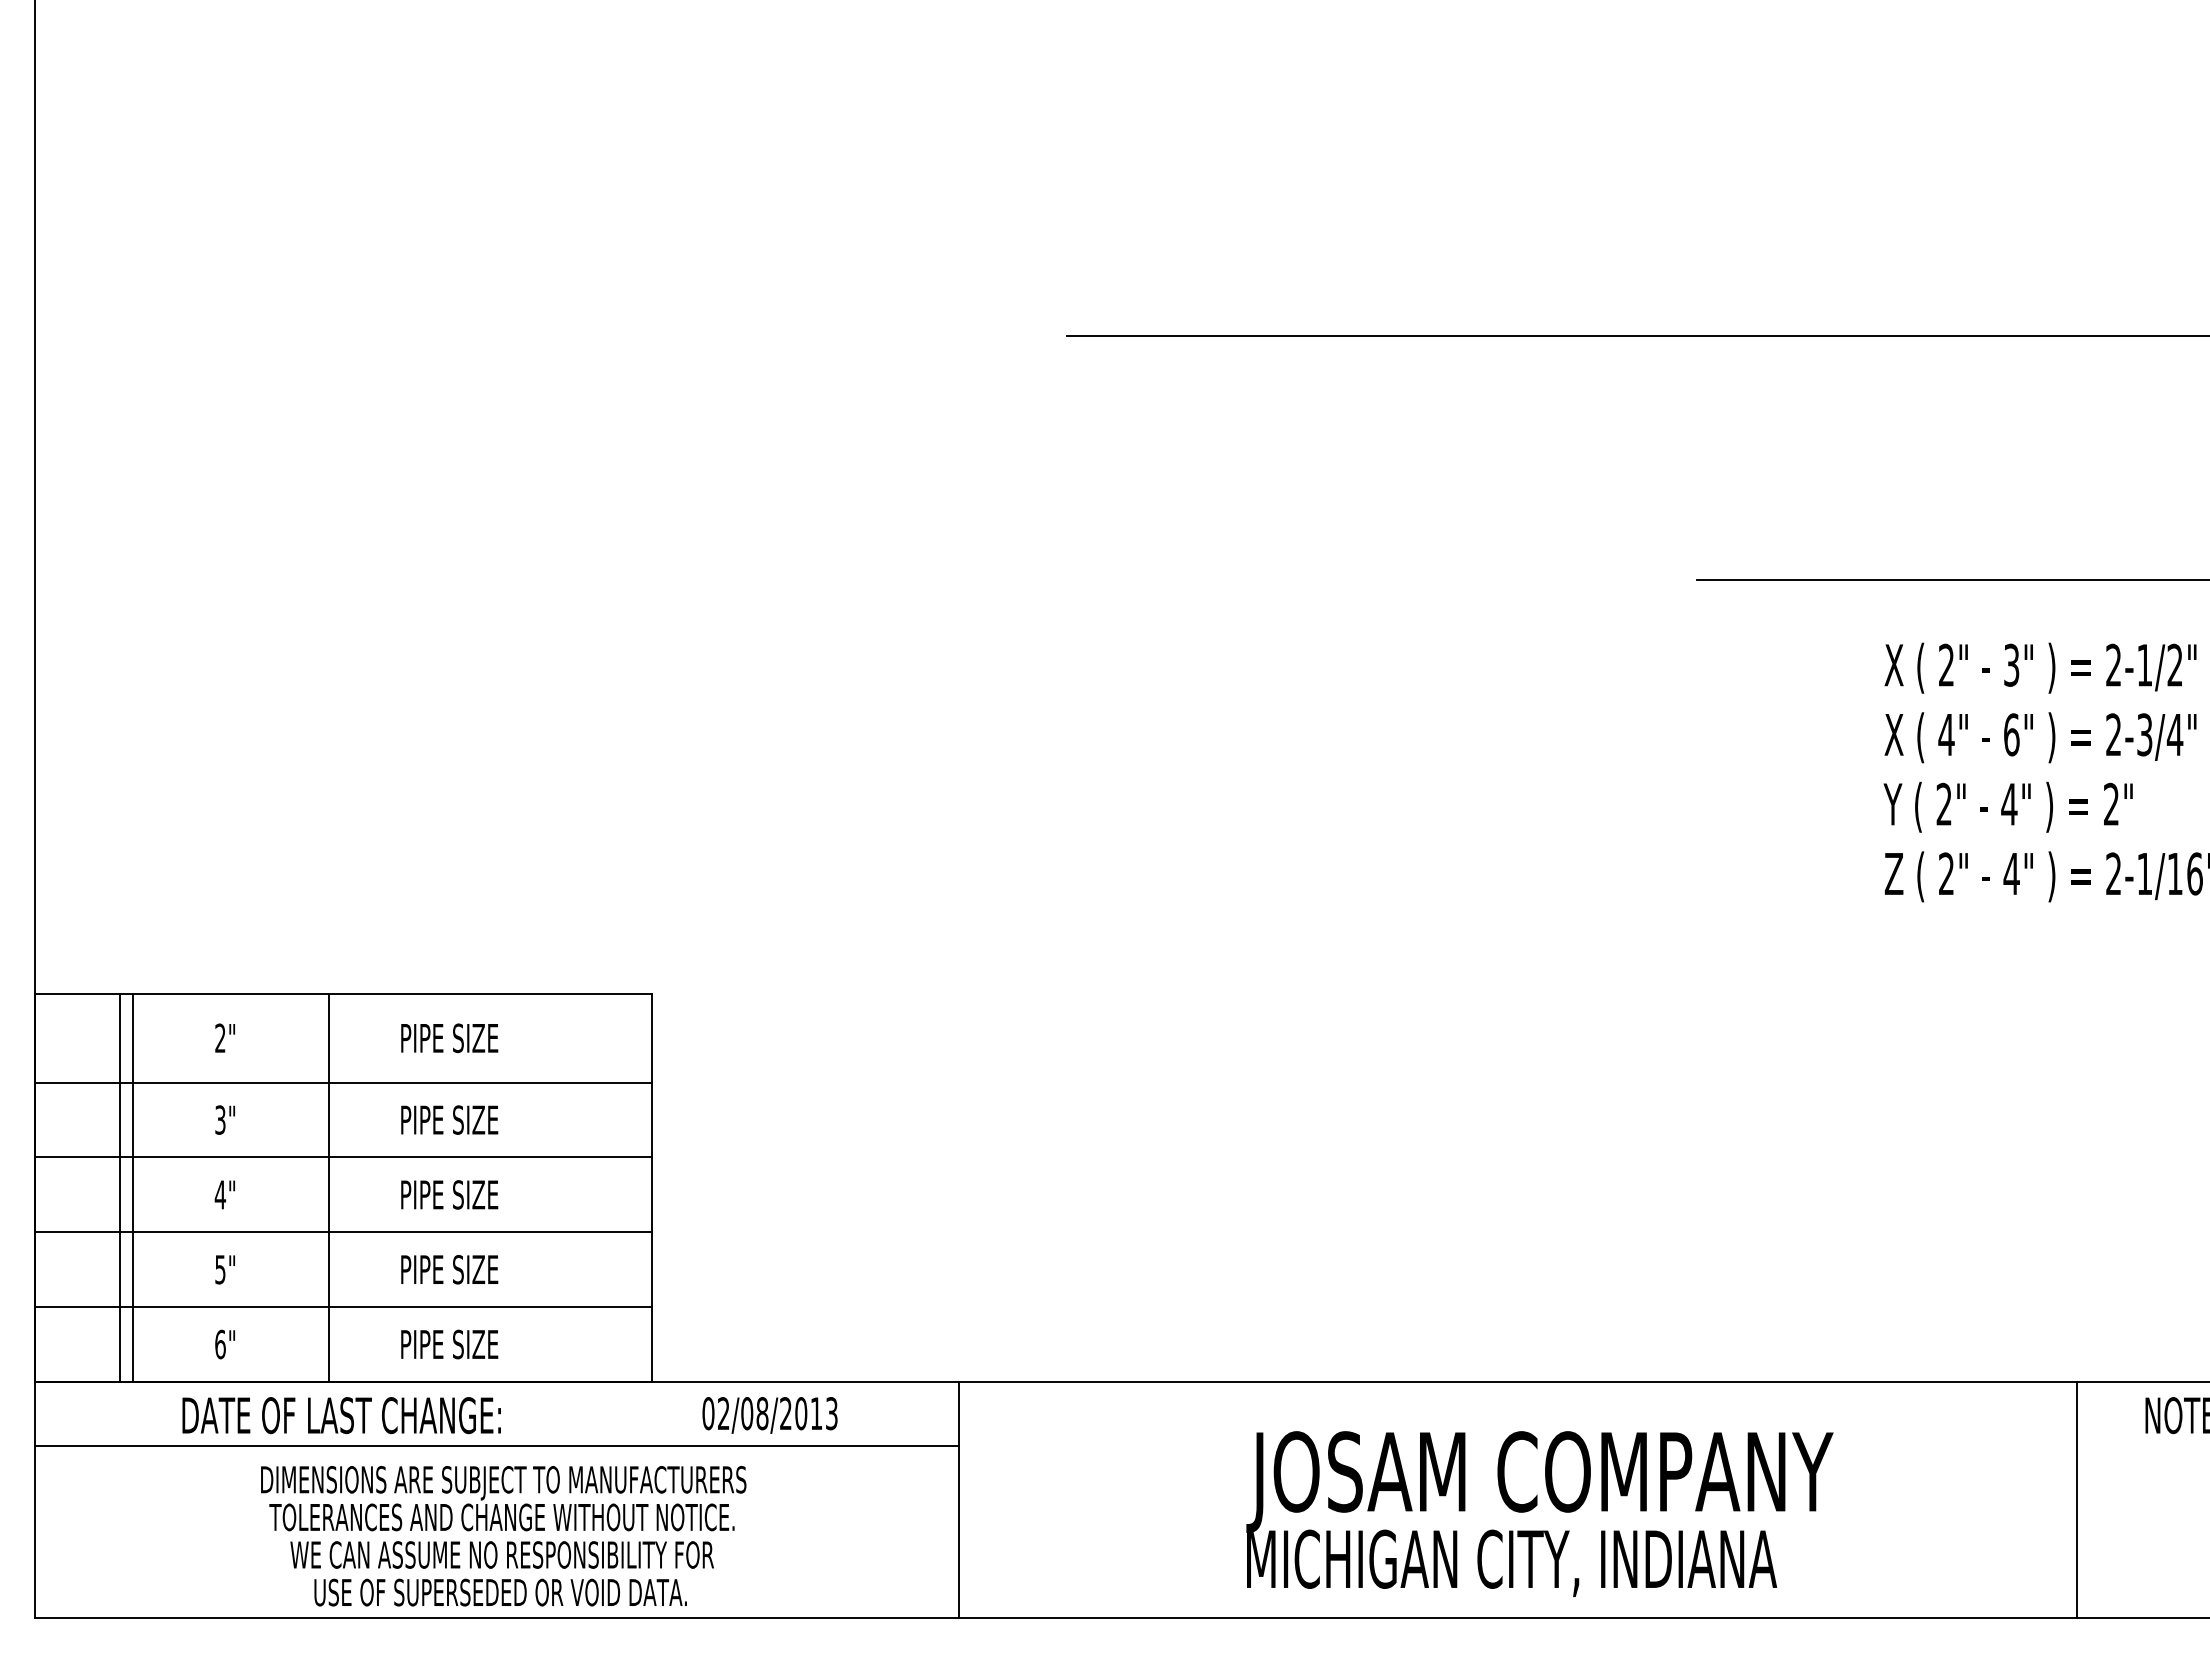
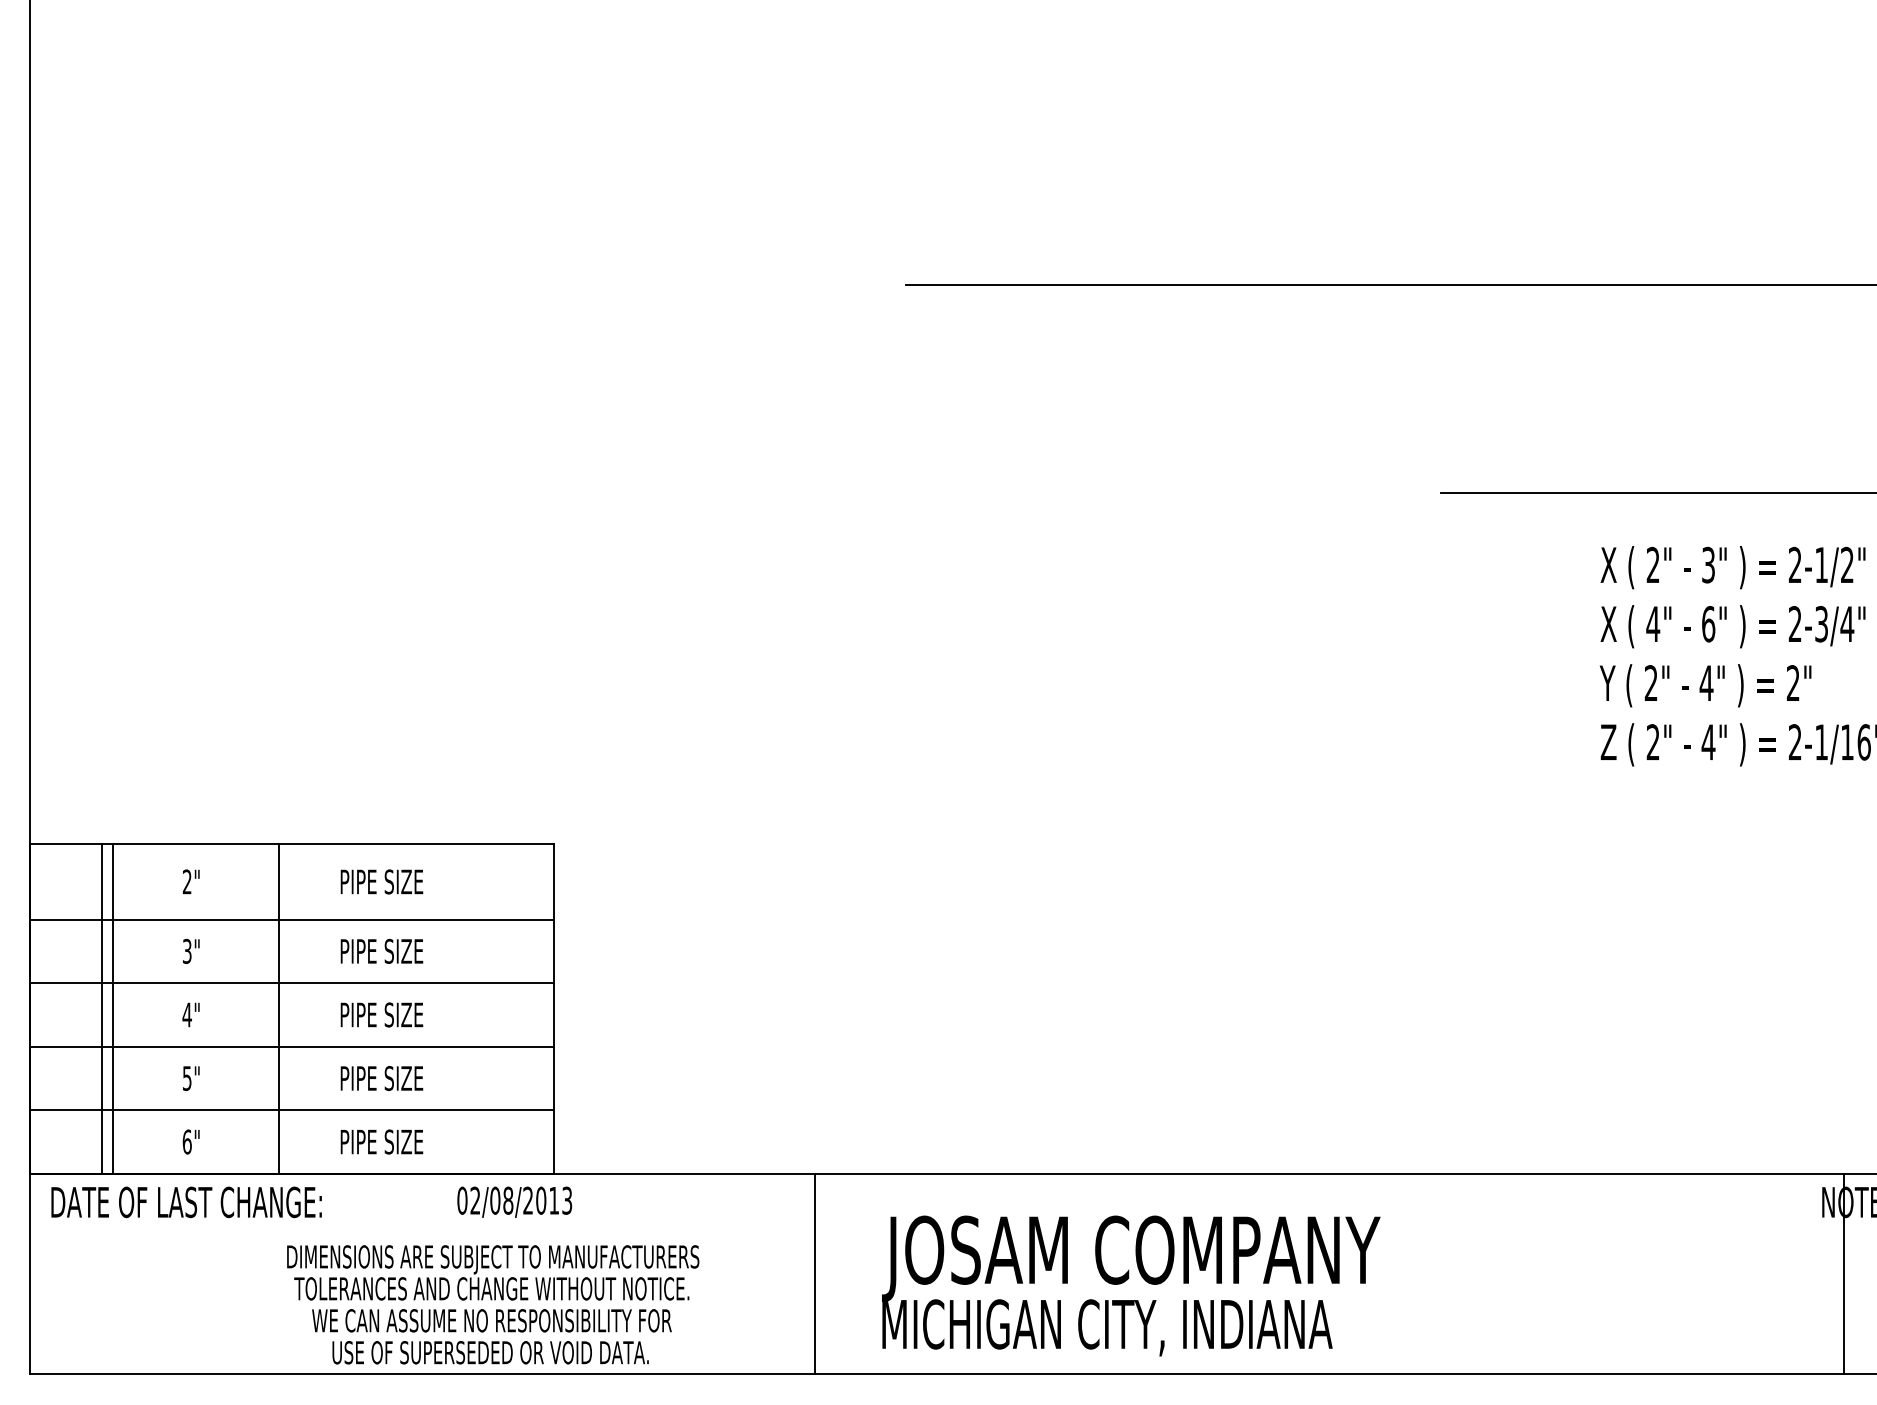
text: (341, 1415) -> (186, 1202), moved
text: (769, 1415) -> (514, 1202), moved
line: (497, 1446) -> (422, 1228), removed
line: (2076, 1499) -> (1843, 1273), moved
text: (1539, 1513) -> (1130, 1285), moved
text: (503, 1536) -> (493, 1305), moved

